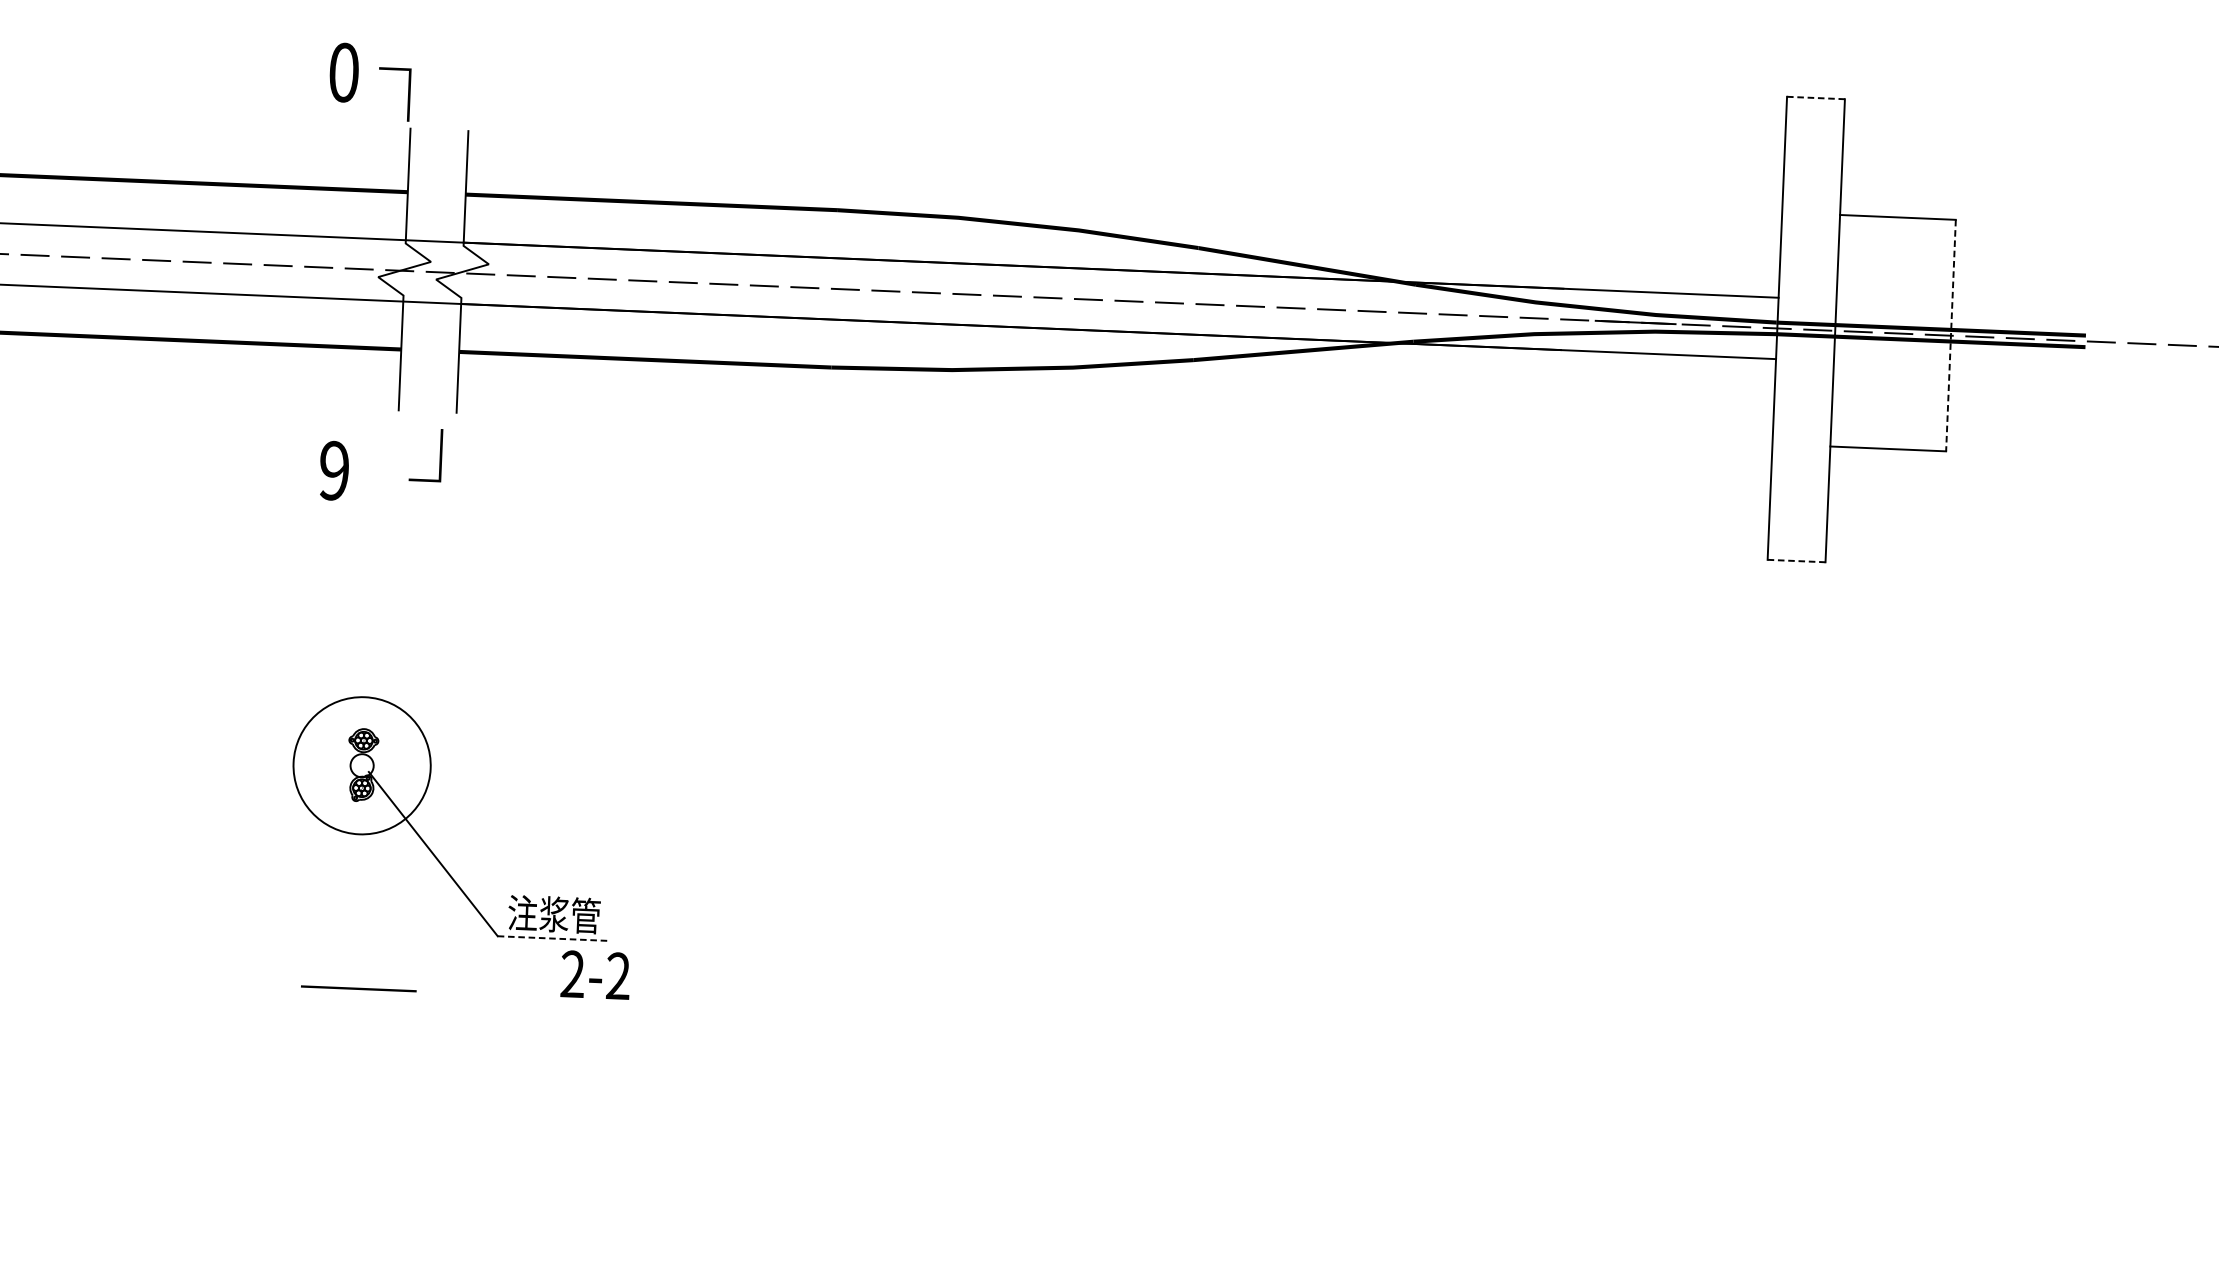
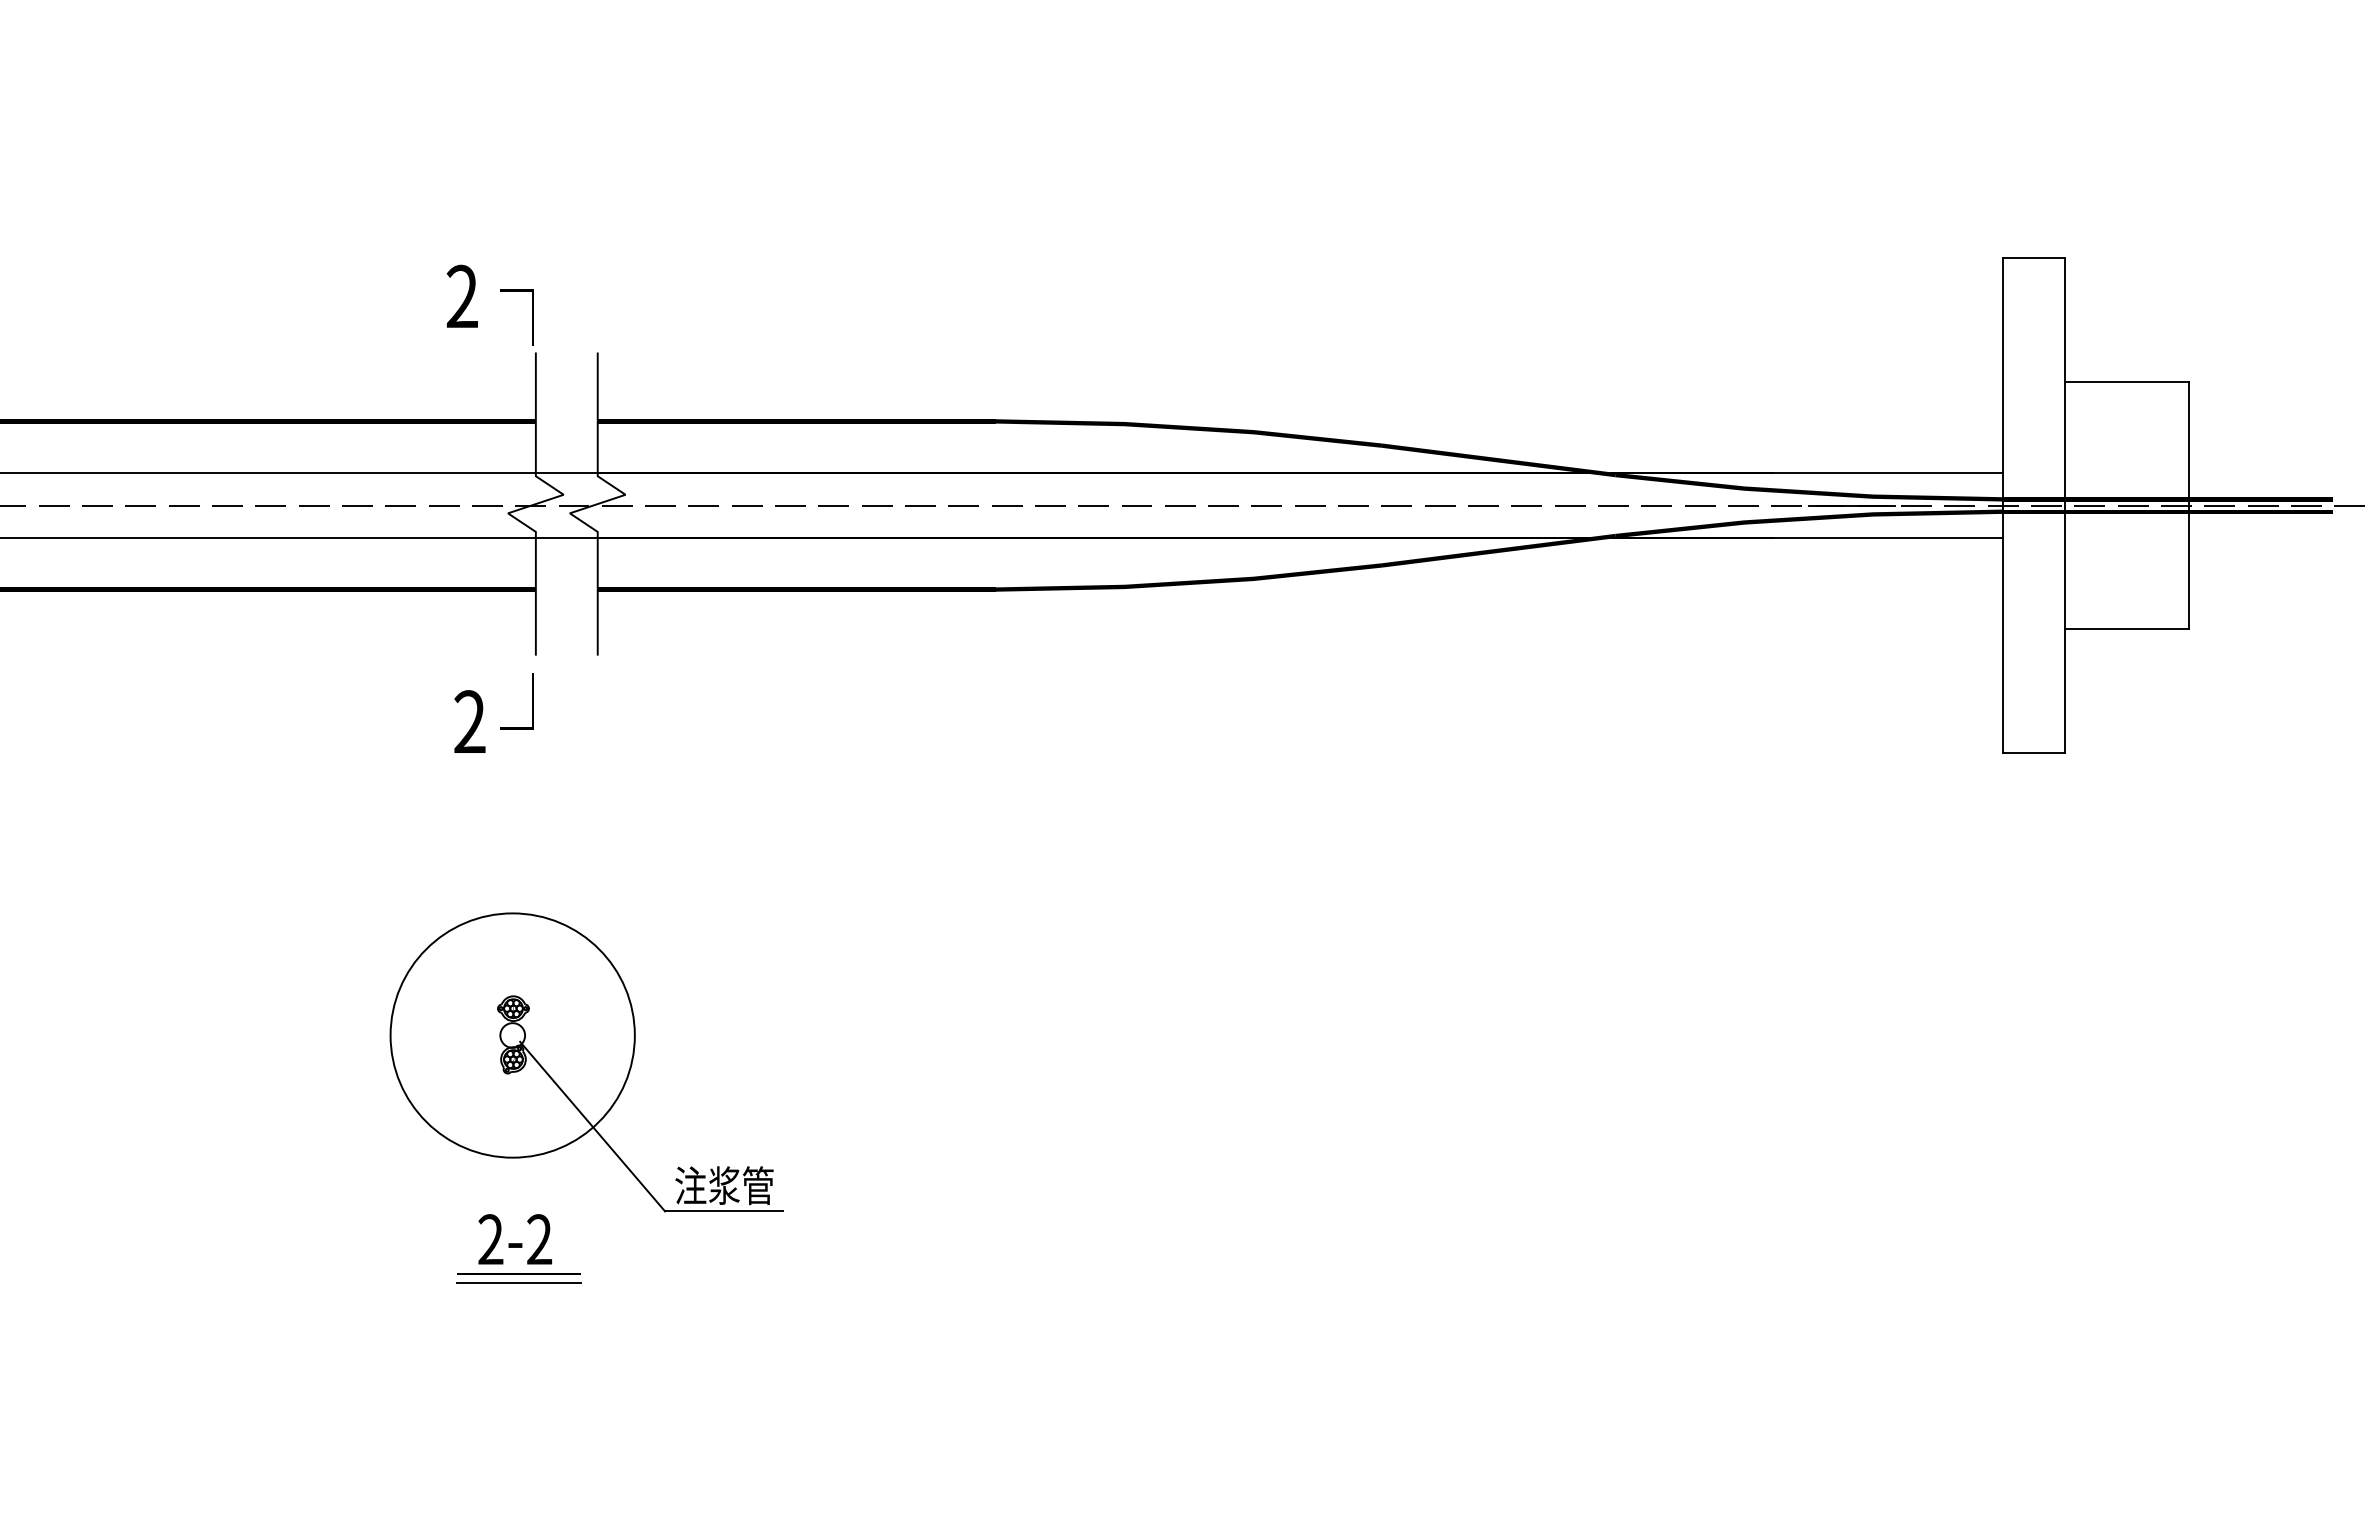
text: (344, 72) -> (462, 296), 0 -> 2
line: (1816, 97) -> (2034, 257), dashed -> solid
line: (1950, 335) -> (2188, 505), dashed -> solid
line: (440, 456) -> (532, 701), moved
text: (333, 471) -> (469, 722), 9 -> 2
line: (1796, 560) -> (2034, 752), dashed -> solid
circle: (361, 765) -> (512, 1035), size x1.67
line: (552, 938) -> (723, 1211), dashed -> solid
text: (594, 975) -> (514, 1239), moved
line: (358, 998) -> (519, 1283), added

